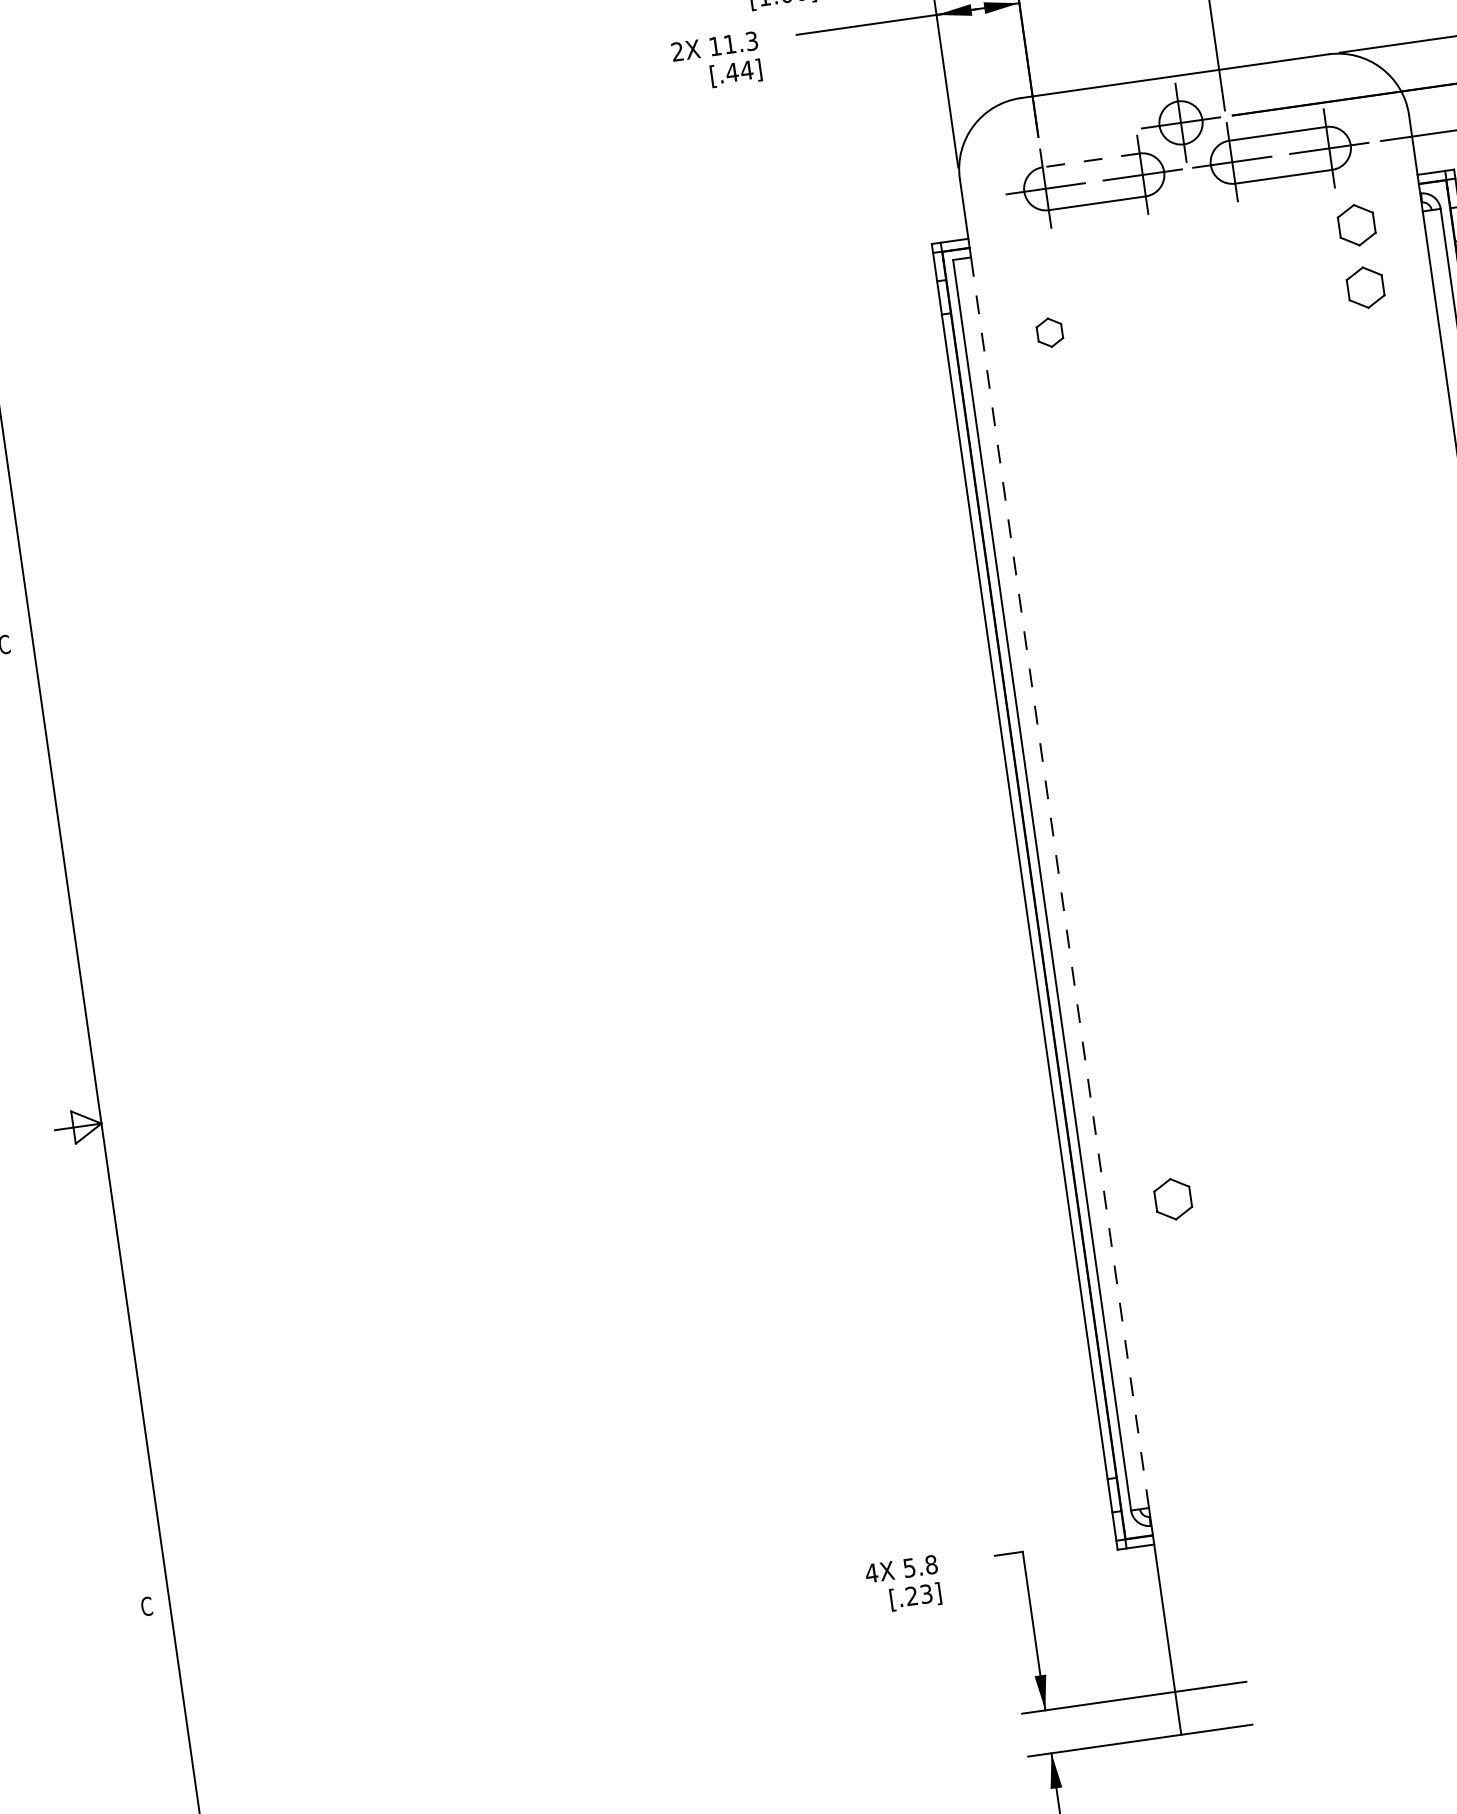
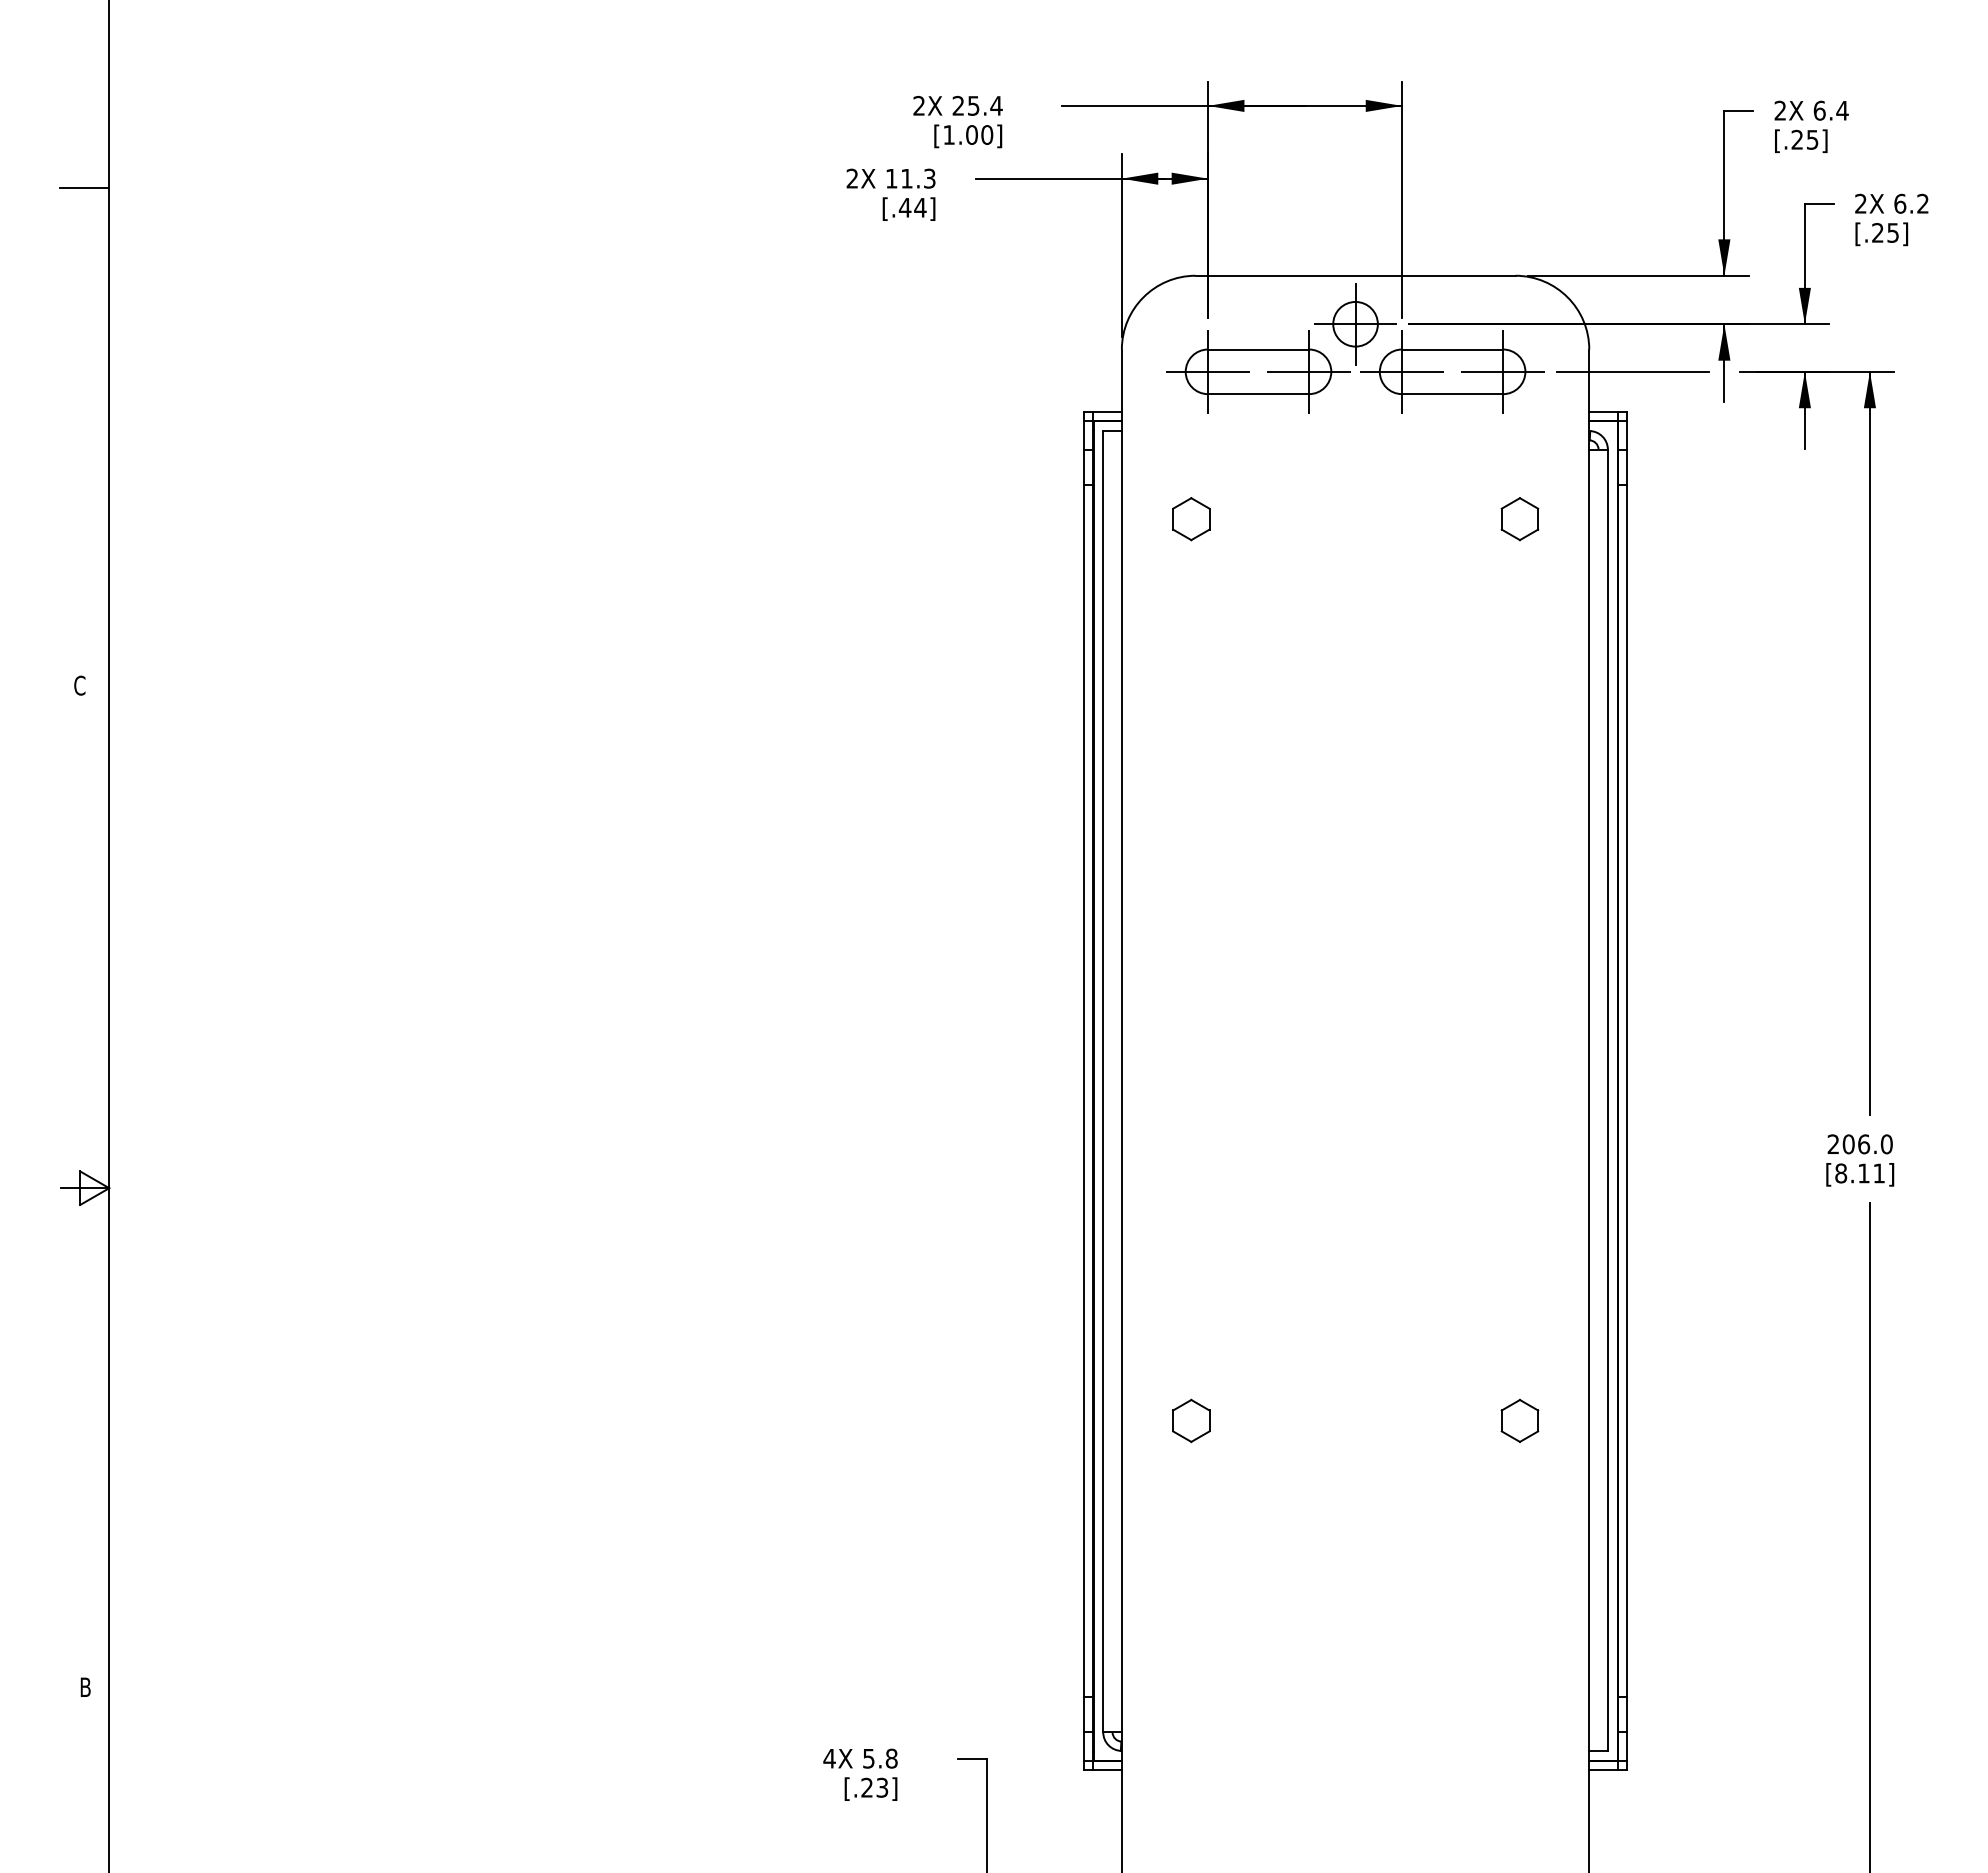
line: (1091, 160) -> (1258, 349), dashed -> solid
part: (1356, 225) -> (1519, 454), removed
part: (1050, 332) -> (1191, 519), size x1.43
line: (1059, 882) -> (1121, 1081), dashed -> solid
text: (145, 1606) -> (84, 1687), C -> B

